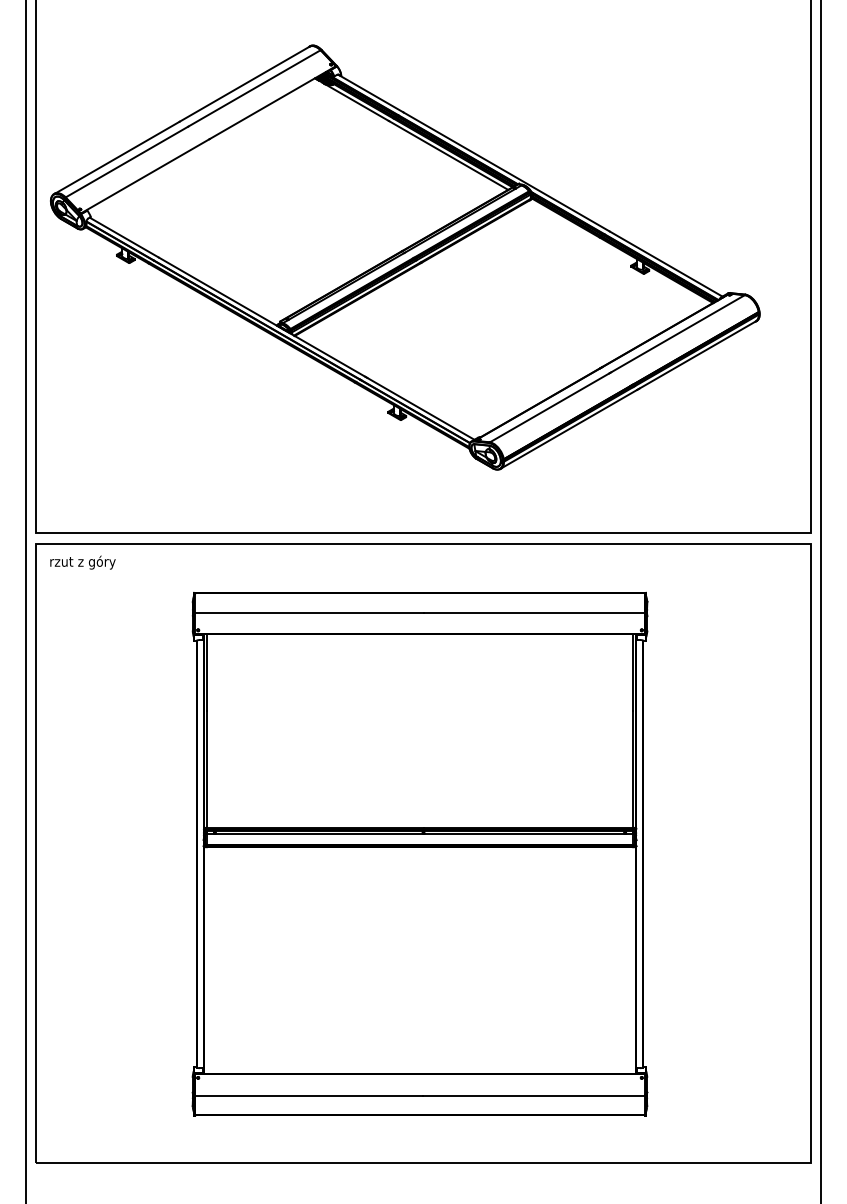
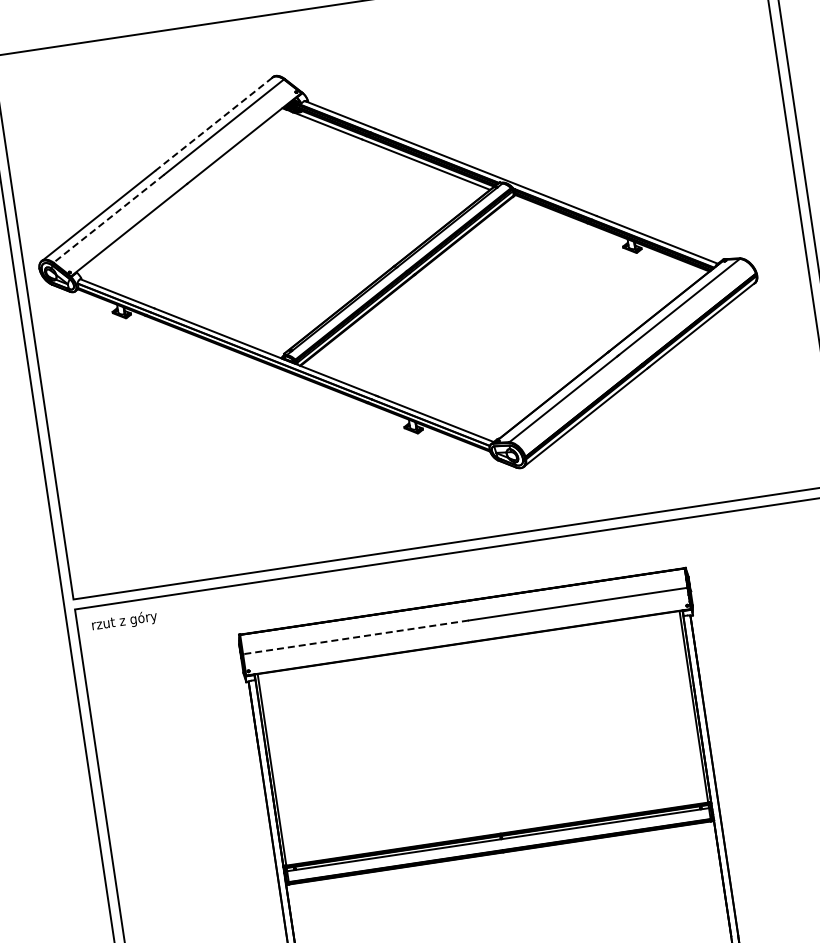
line: (245, 83) -> (214, 123), solid -> dashed
line: (126, 162) -> (108, 219), solid -> dashed
line: (308, 612) -> (355, 637), solid -> dashed

